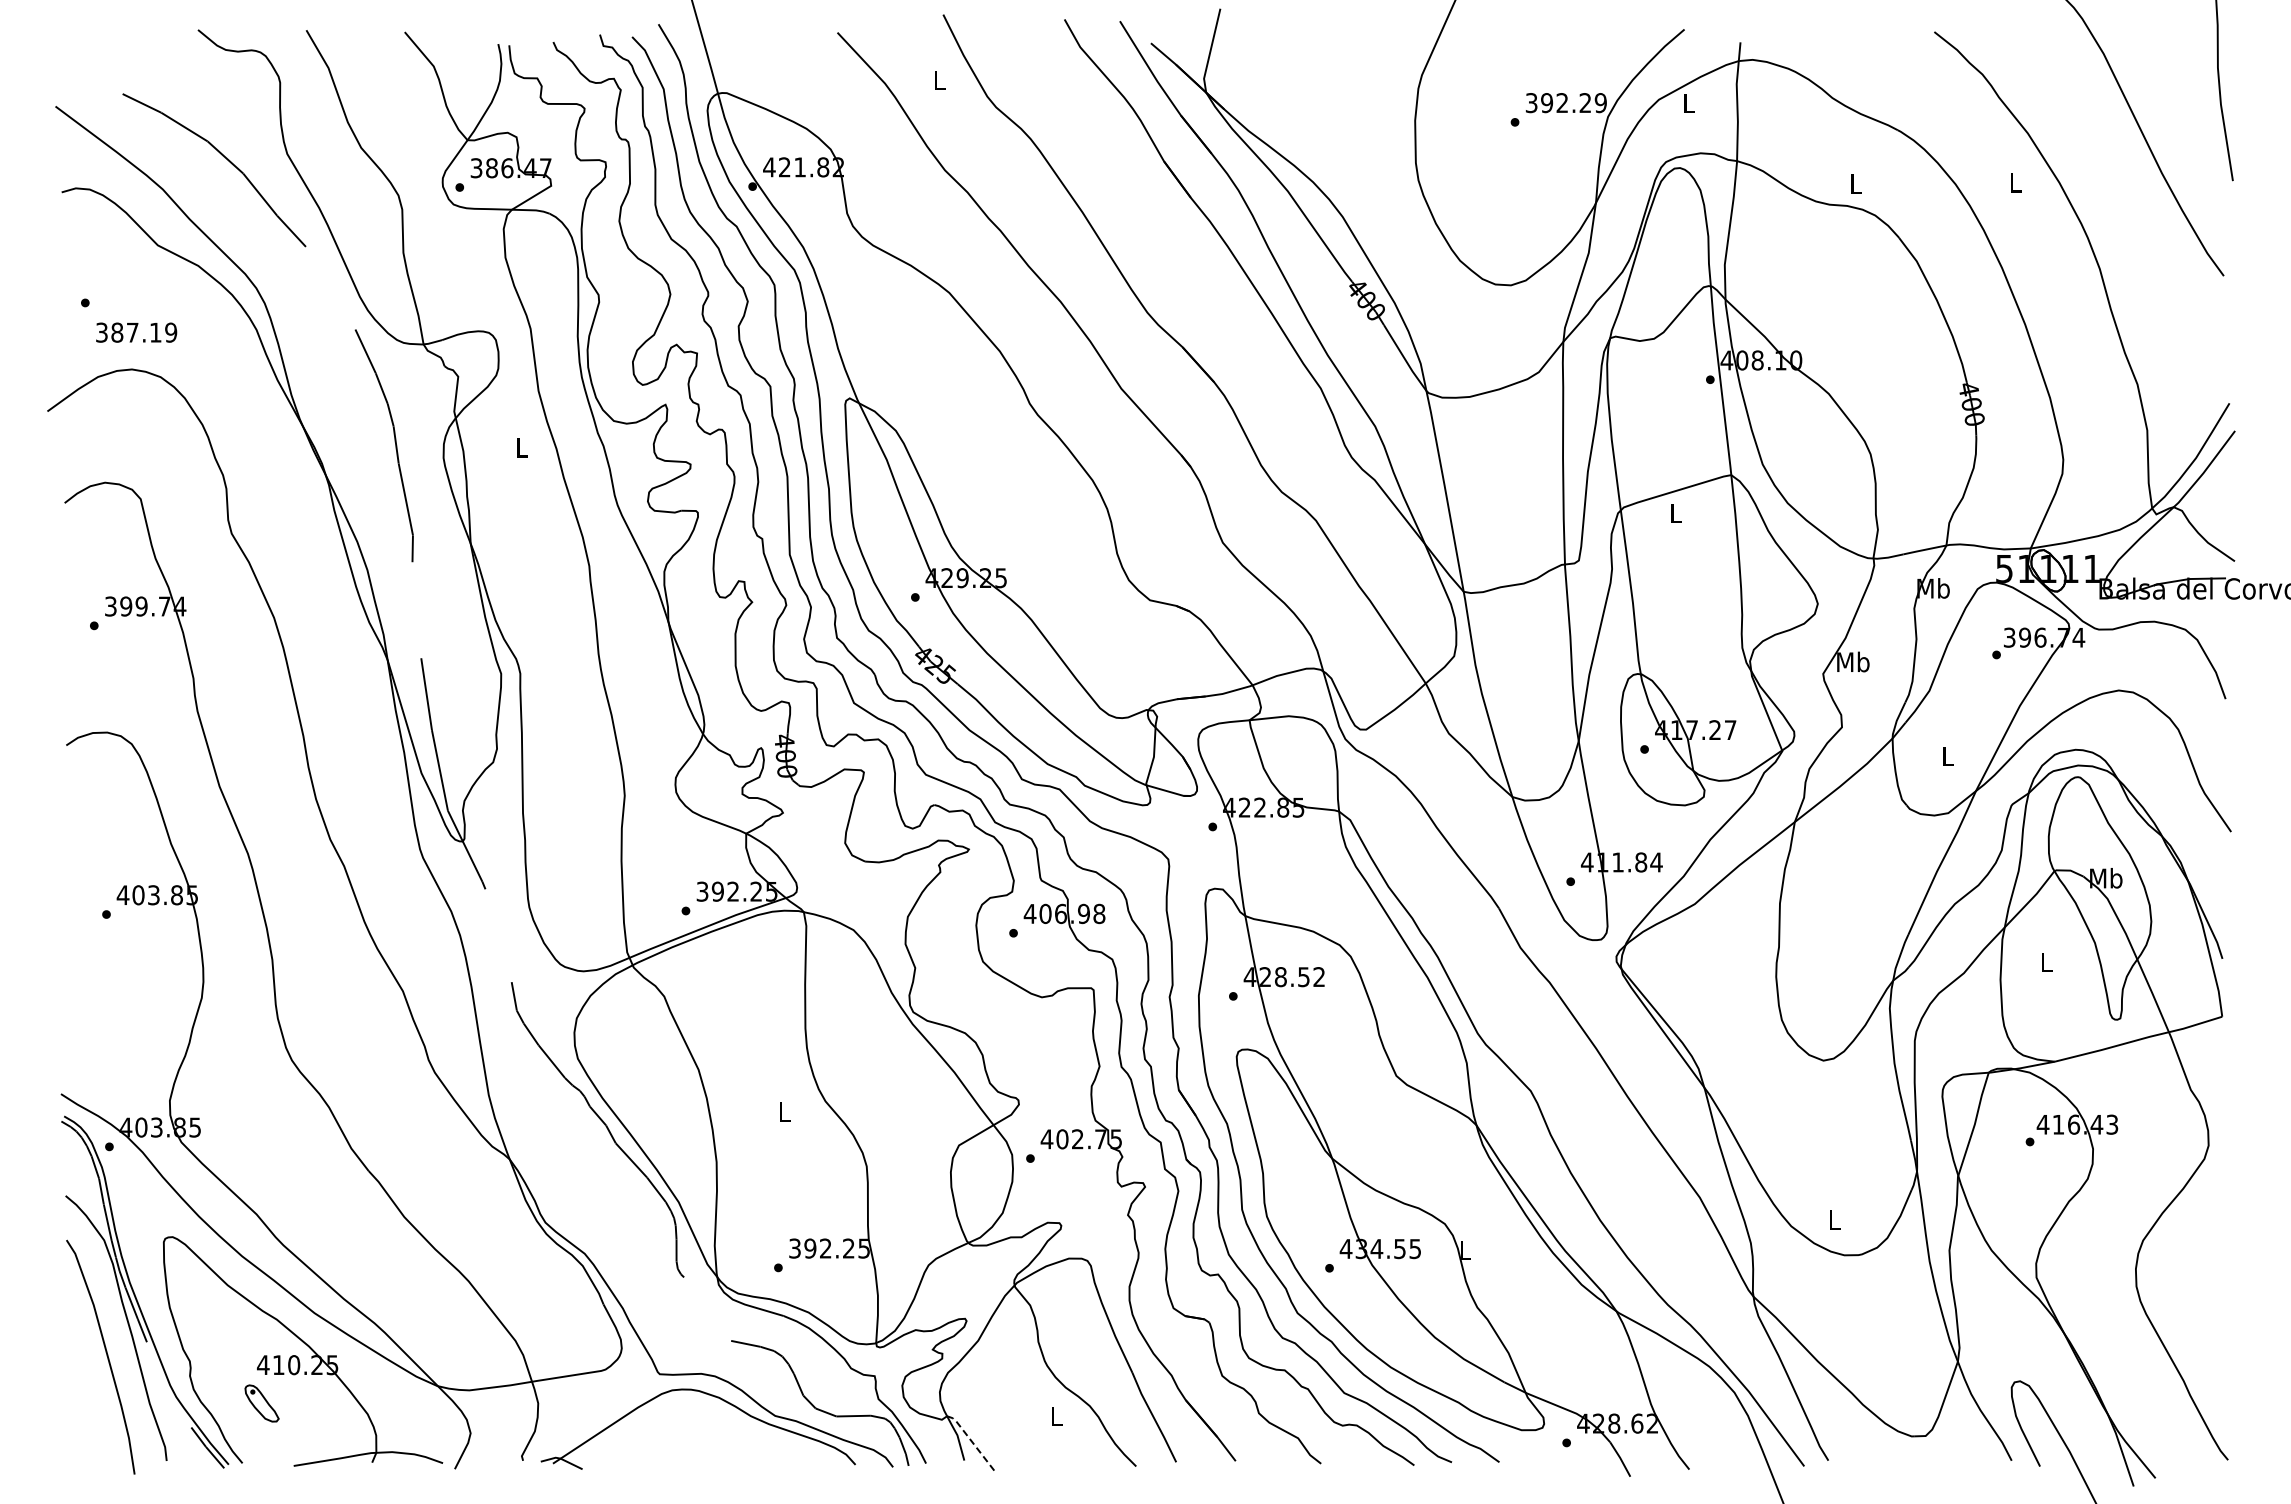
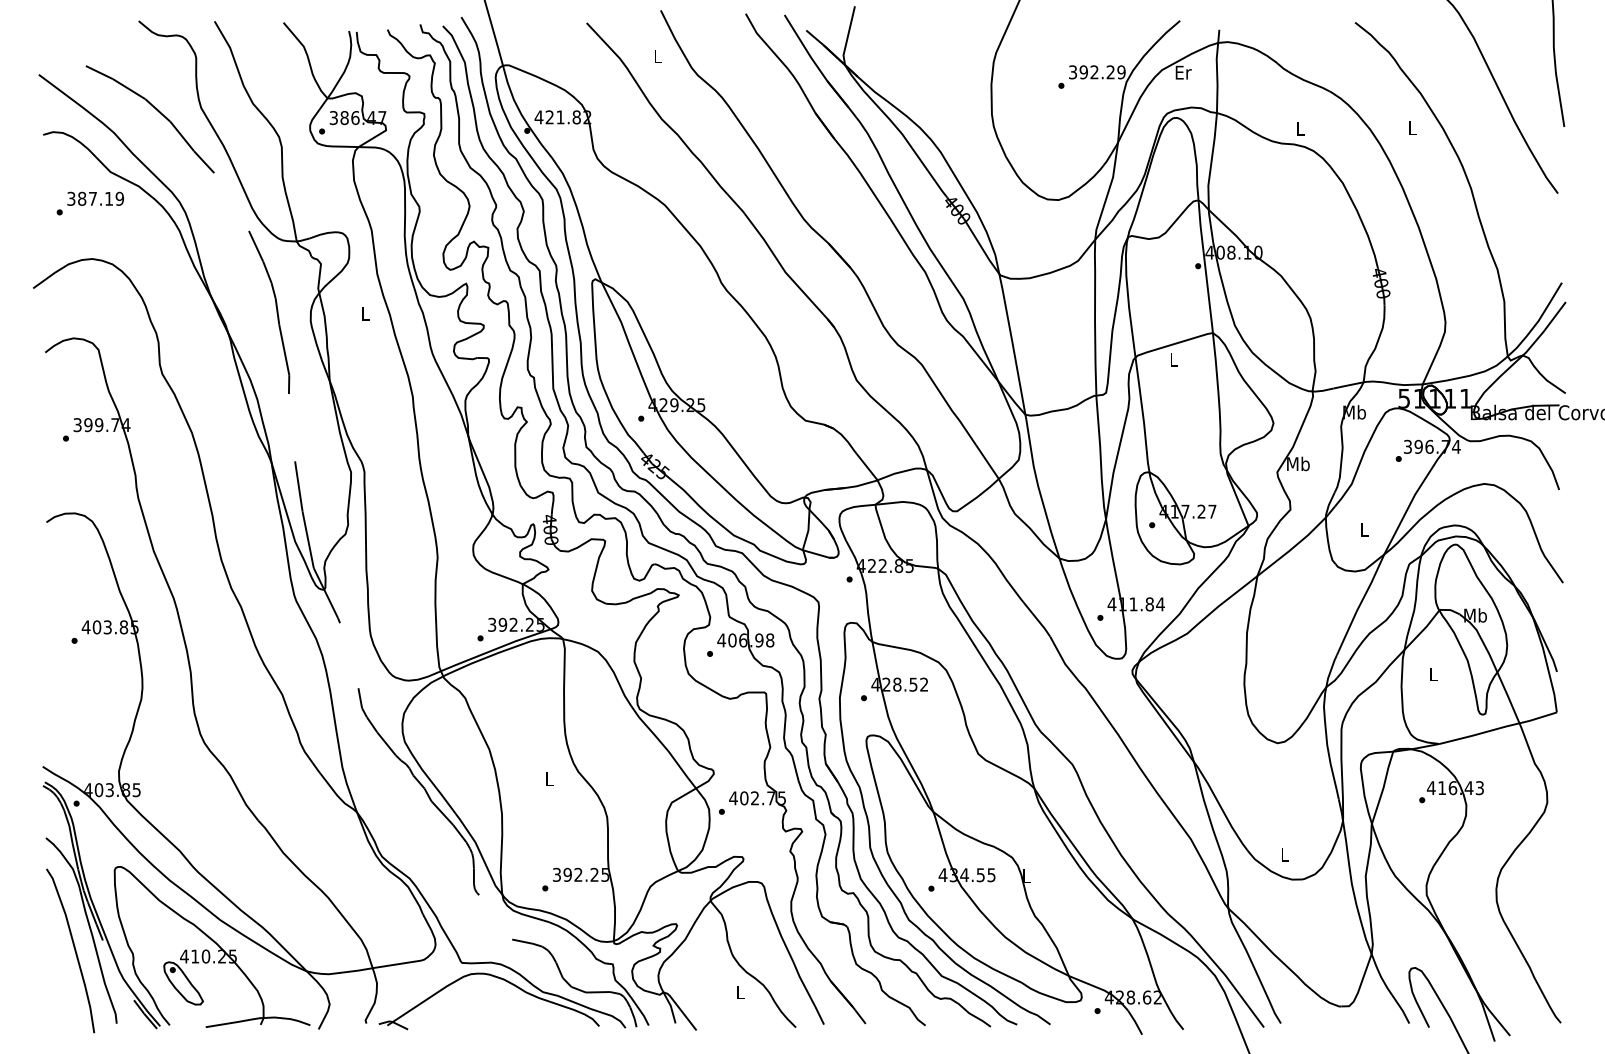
text: (1689, 103) -> (1183, 72), L -> Er
text: (136, 332) -> (95, 198), moved
part: (261, 1403) -> (183, 983), size x1.67
line: (970, 1440) -> (679, 1009), dashed -> solid

